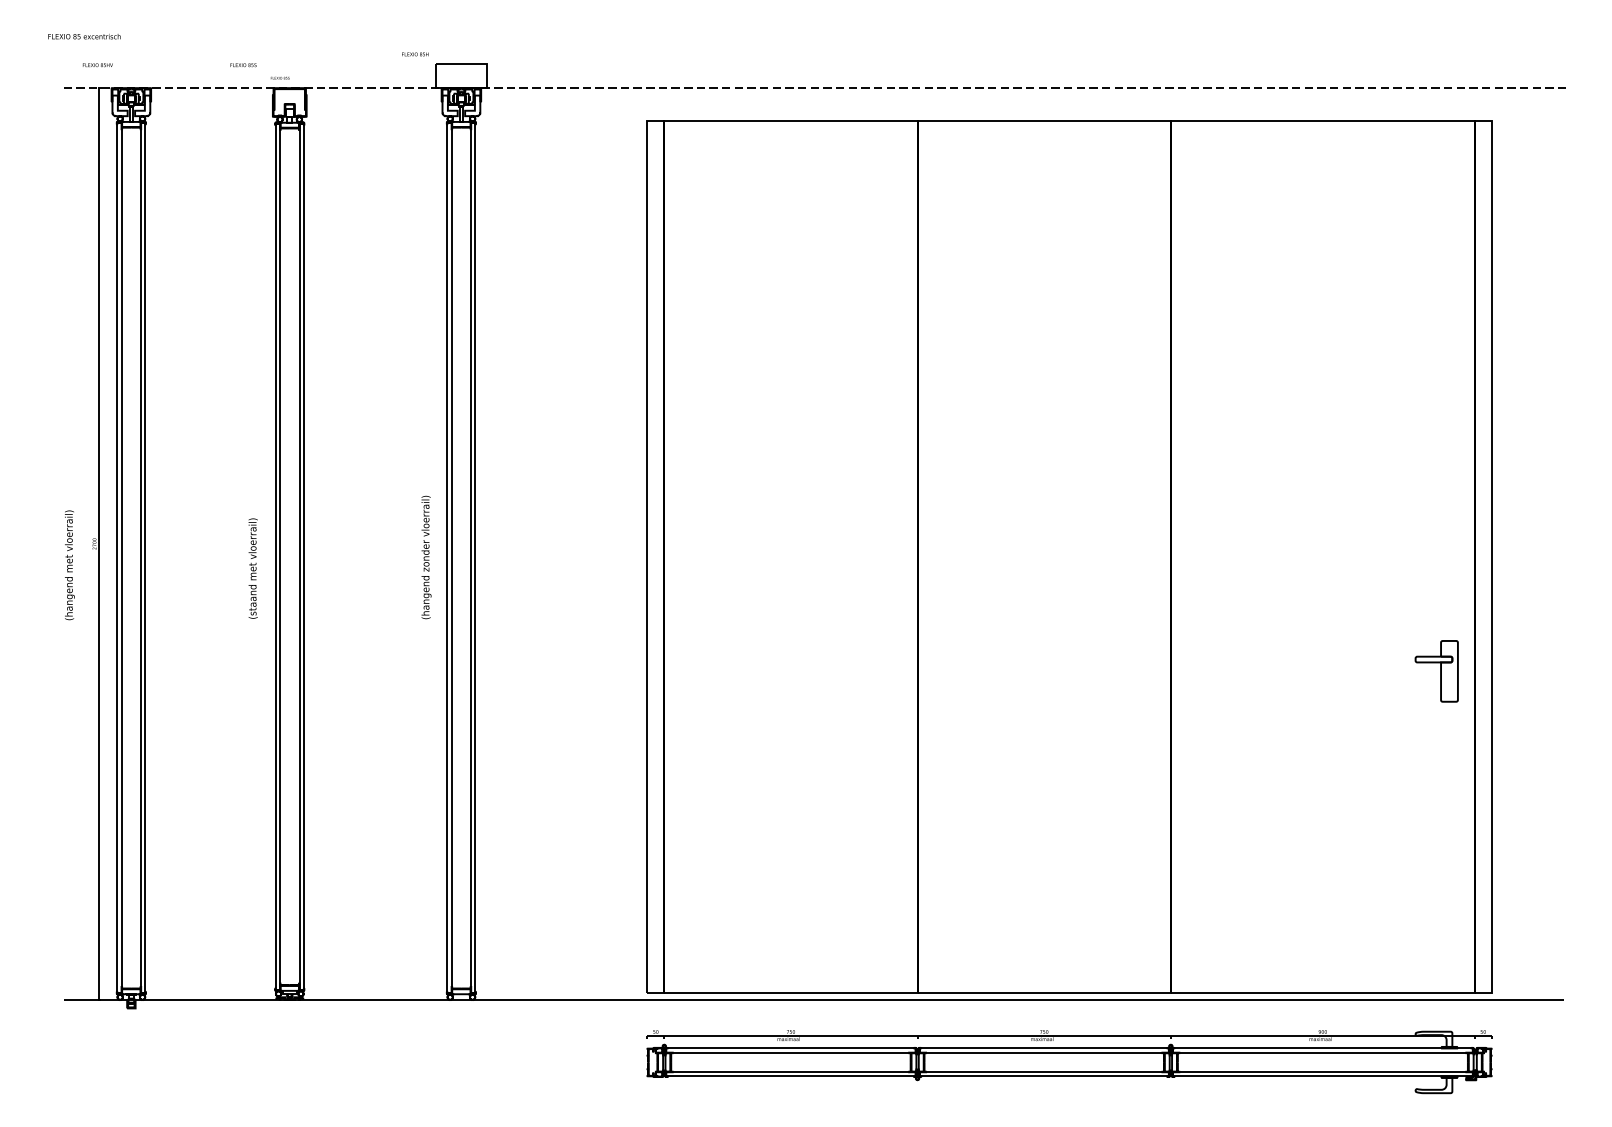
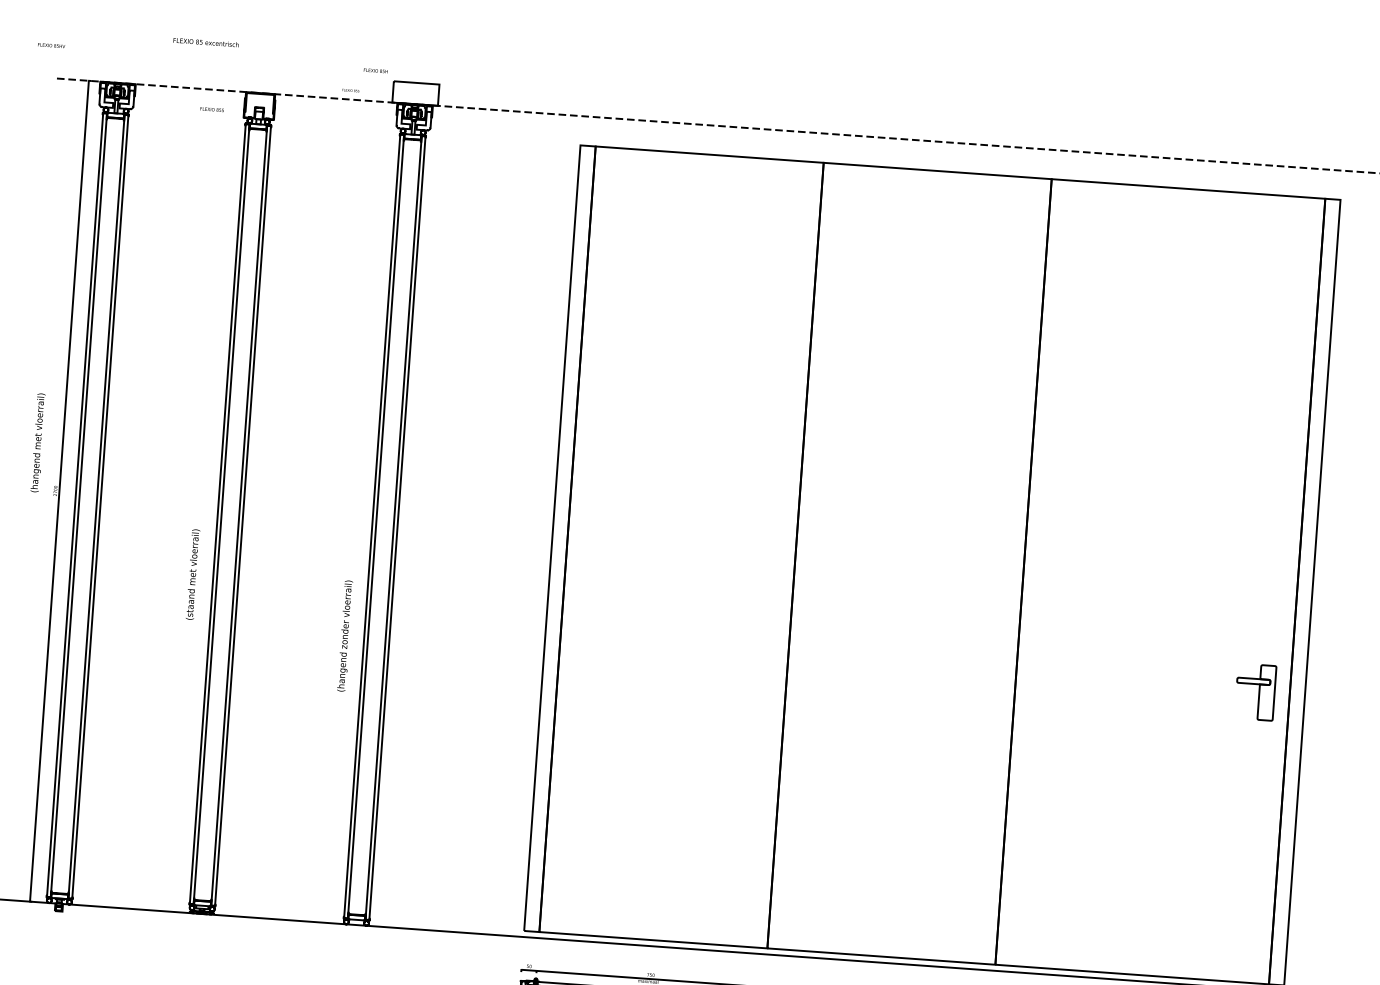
text: (84, 36) -> (206, 42), moved
text: (97, 65) -> (51, 45), moved
text: (243, 65) -> (212, 109), moved
text: (279, 77) -> (350, 89), moved
text: (426, 557) -> (345, 636), moved
text: (69, 565) -> (38, 443), moved
text: (252, 568) -> (192, 574), moved

